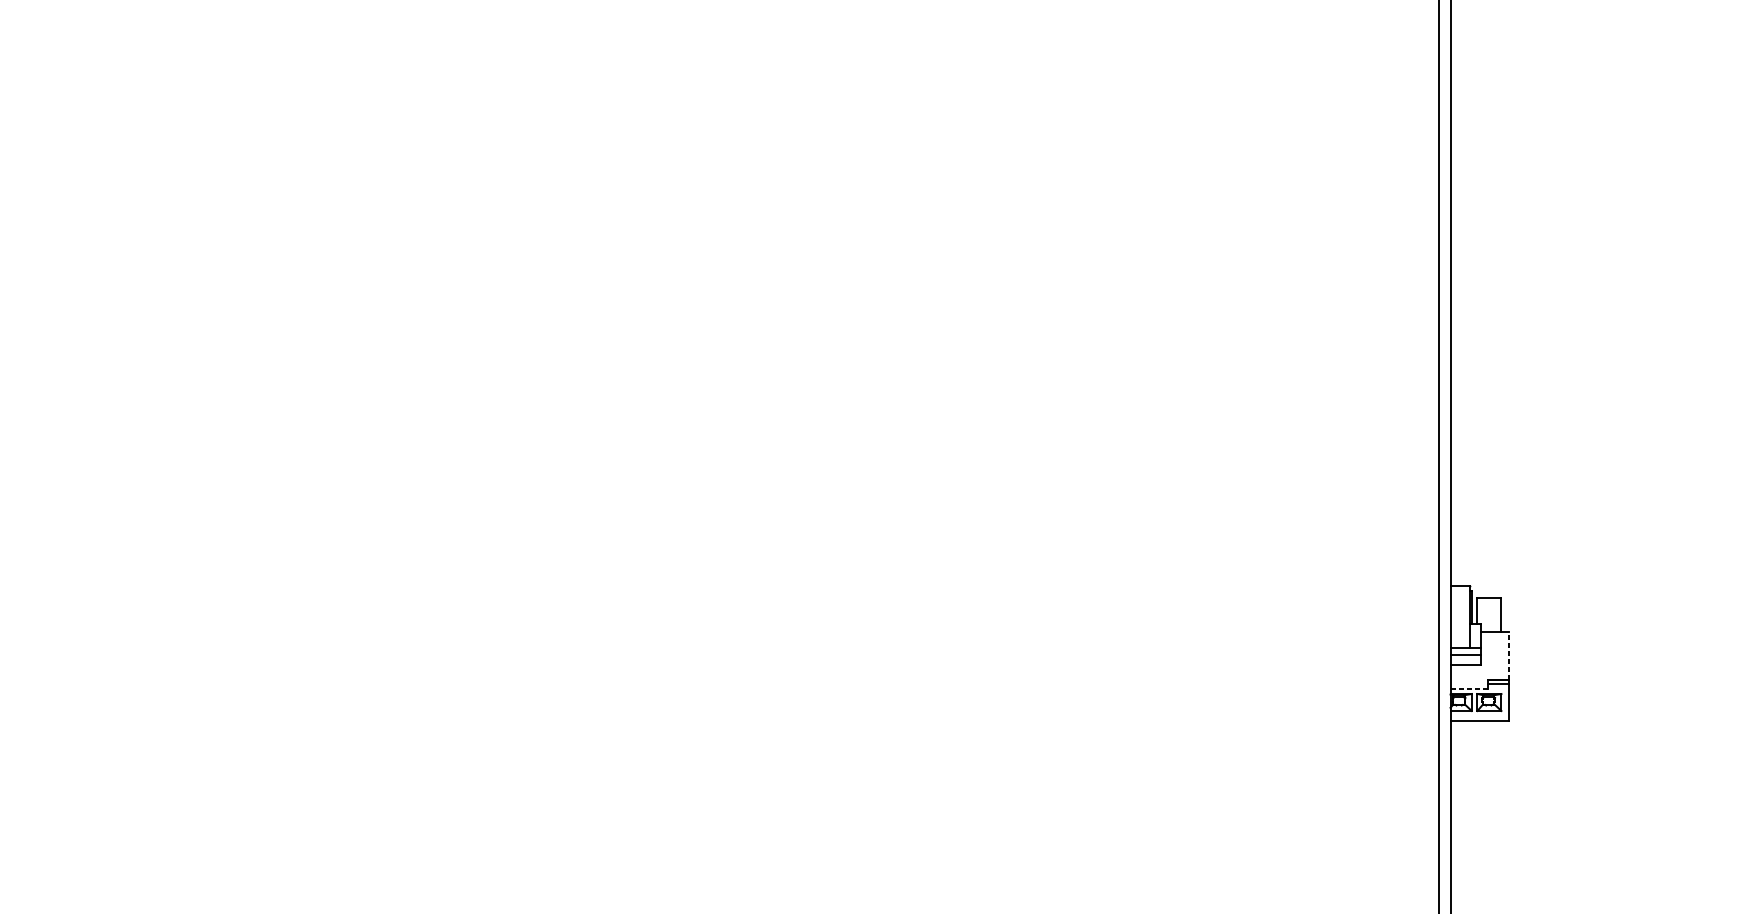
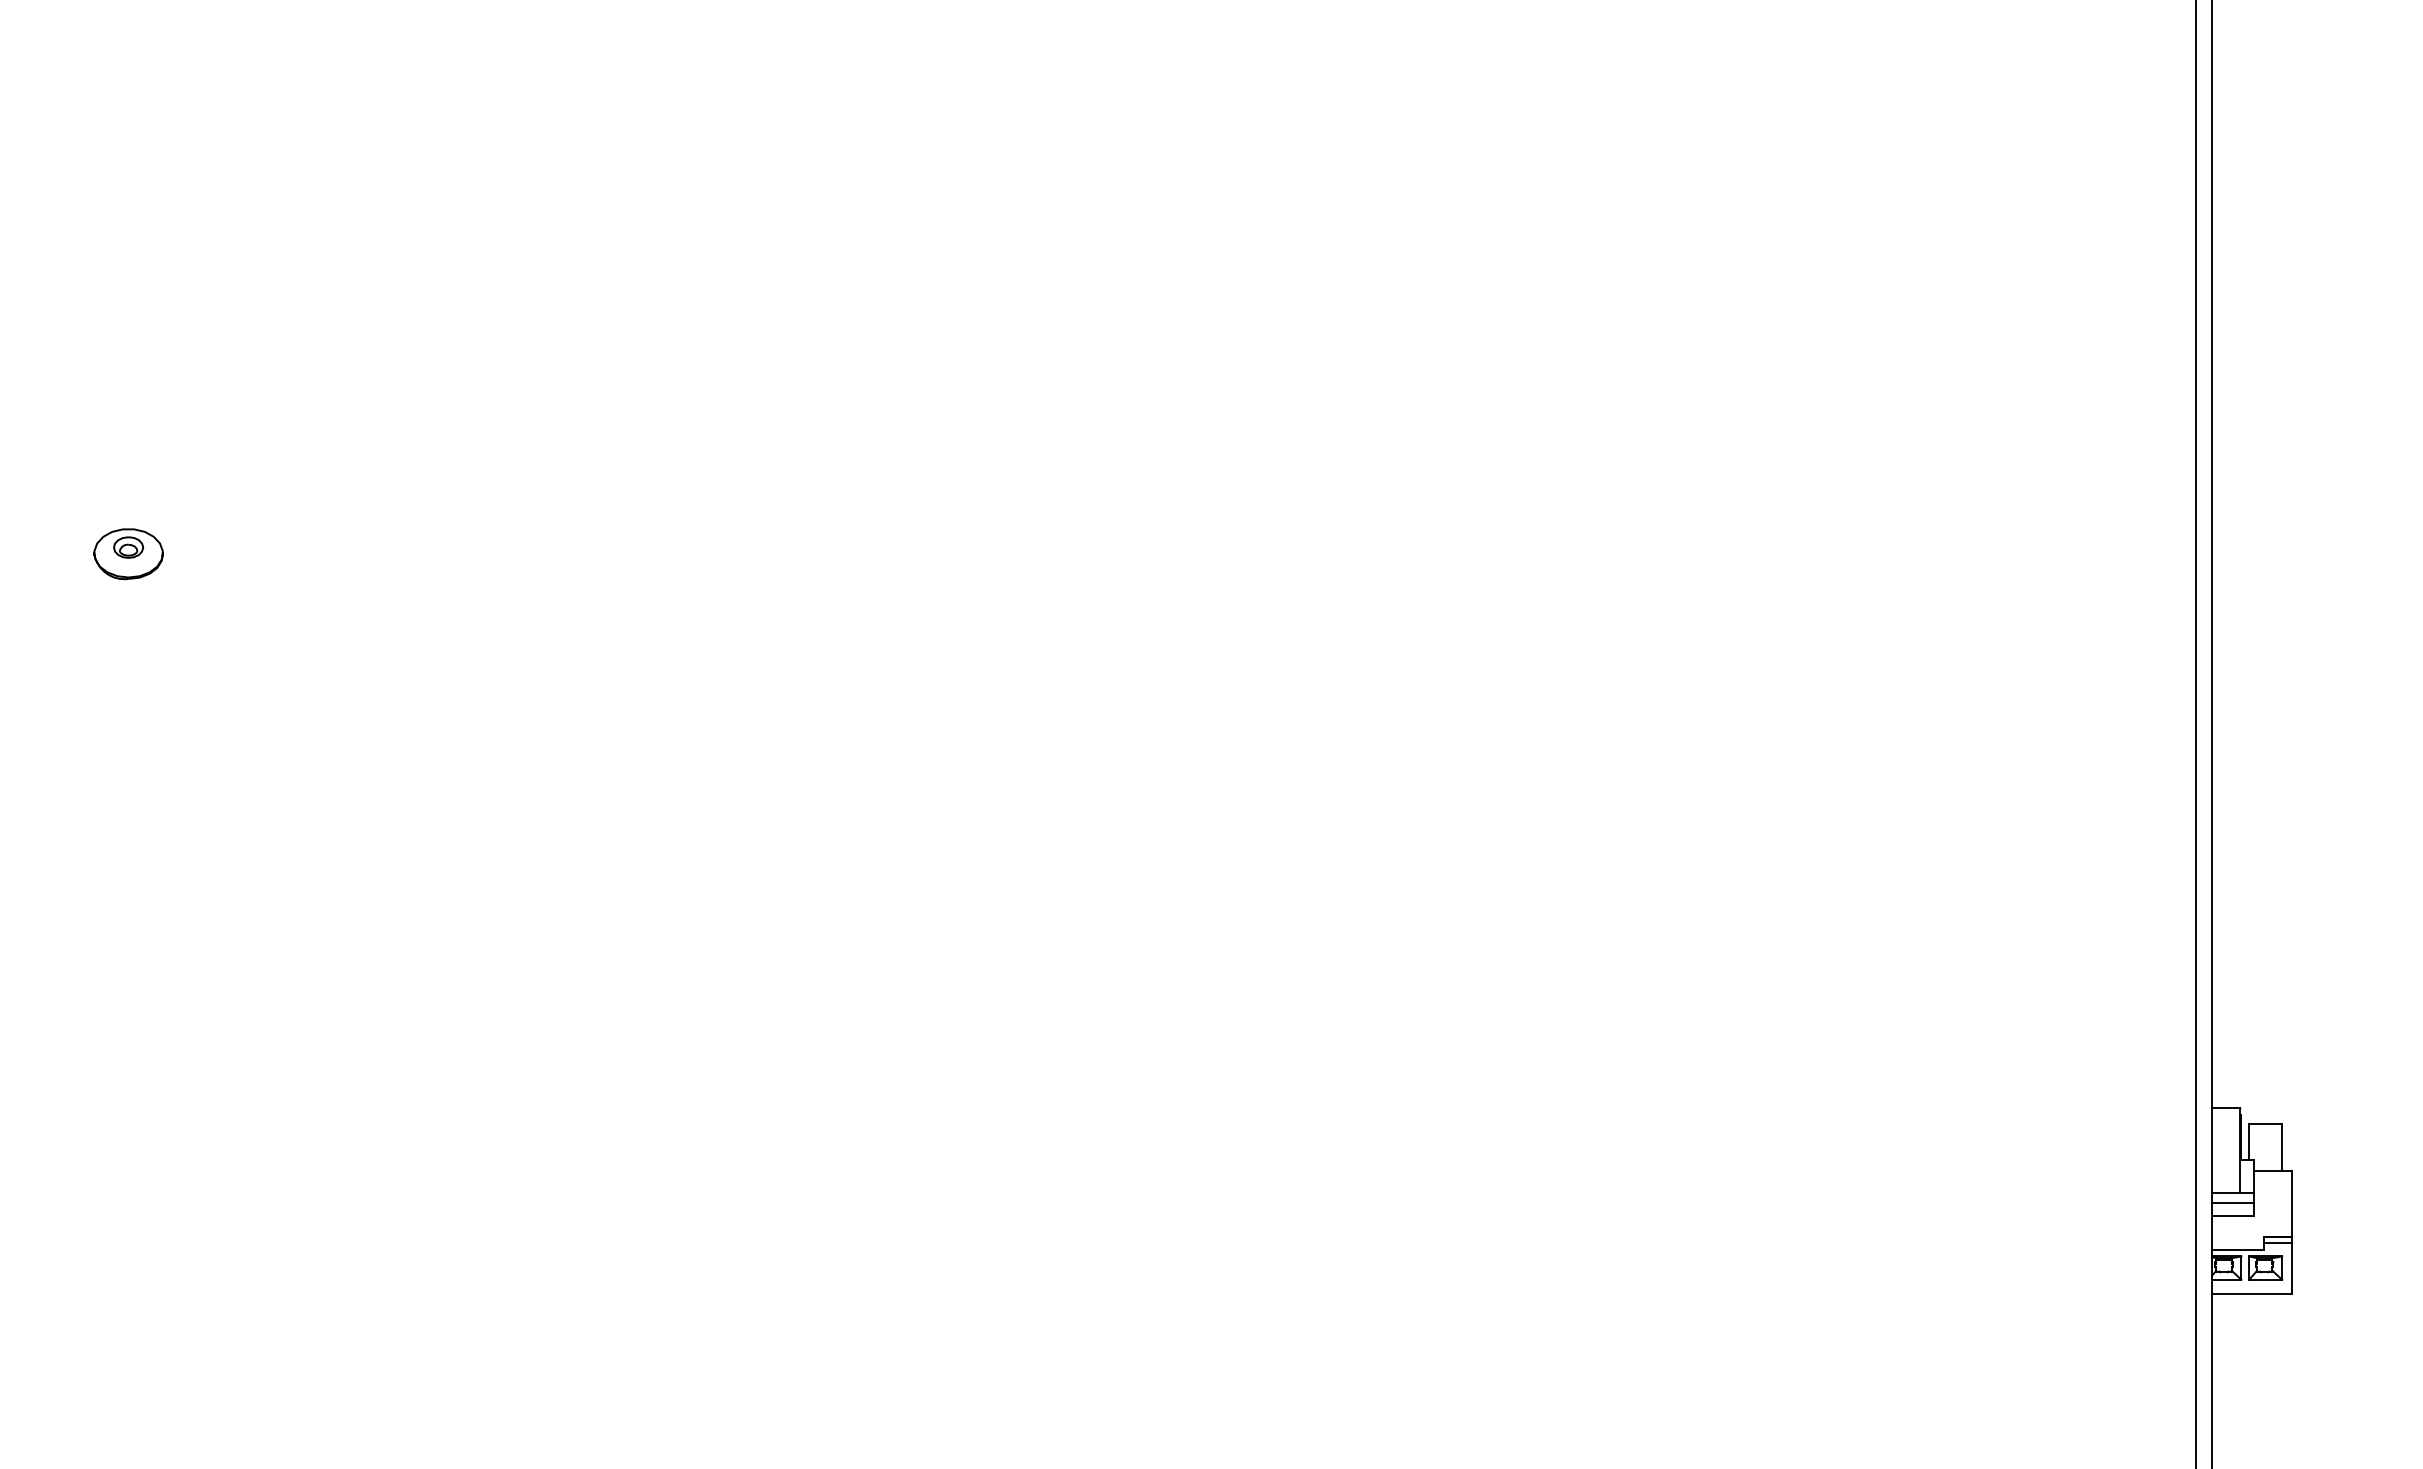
line: (1508, 655) -> (2291, 1203), dashed -> solid
line: (1468, 688) -> (2237, 1249), dashed -> solid

